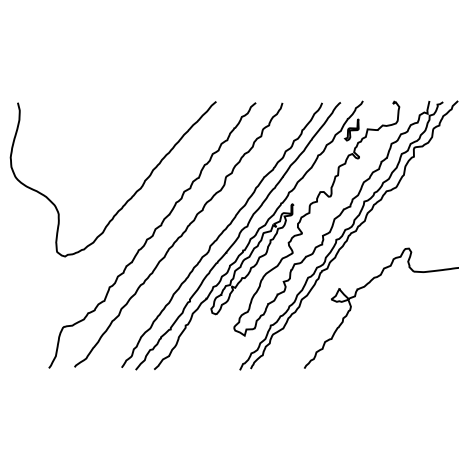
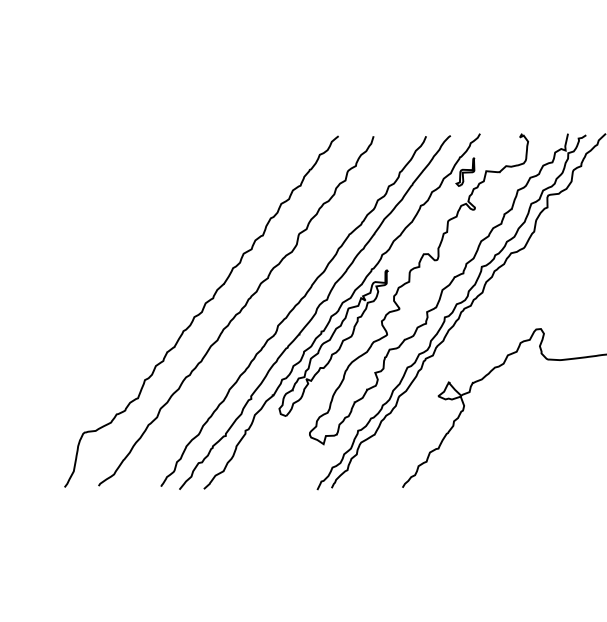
curve: (130, 197) -> (172, 261), removed

